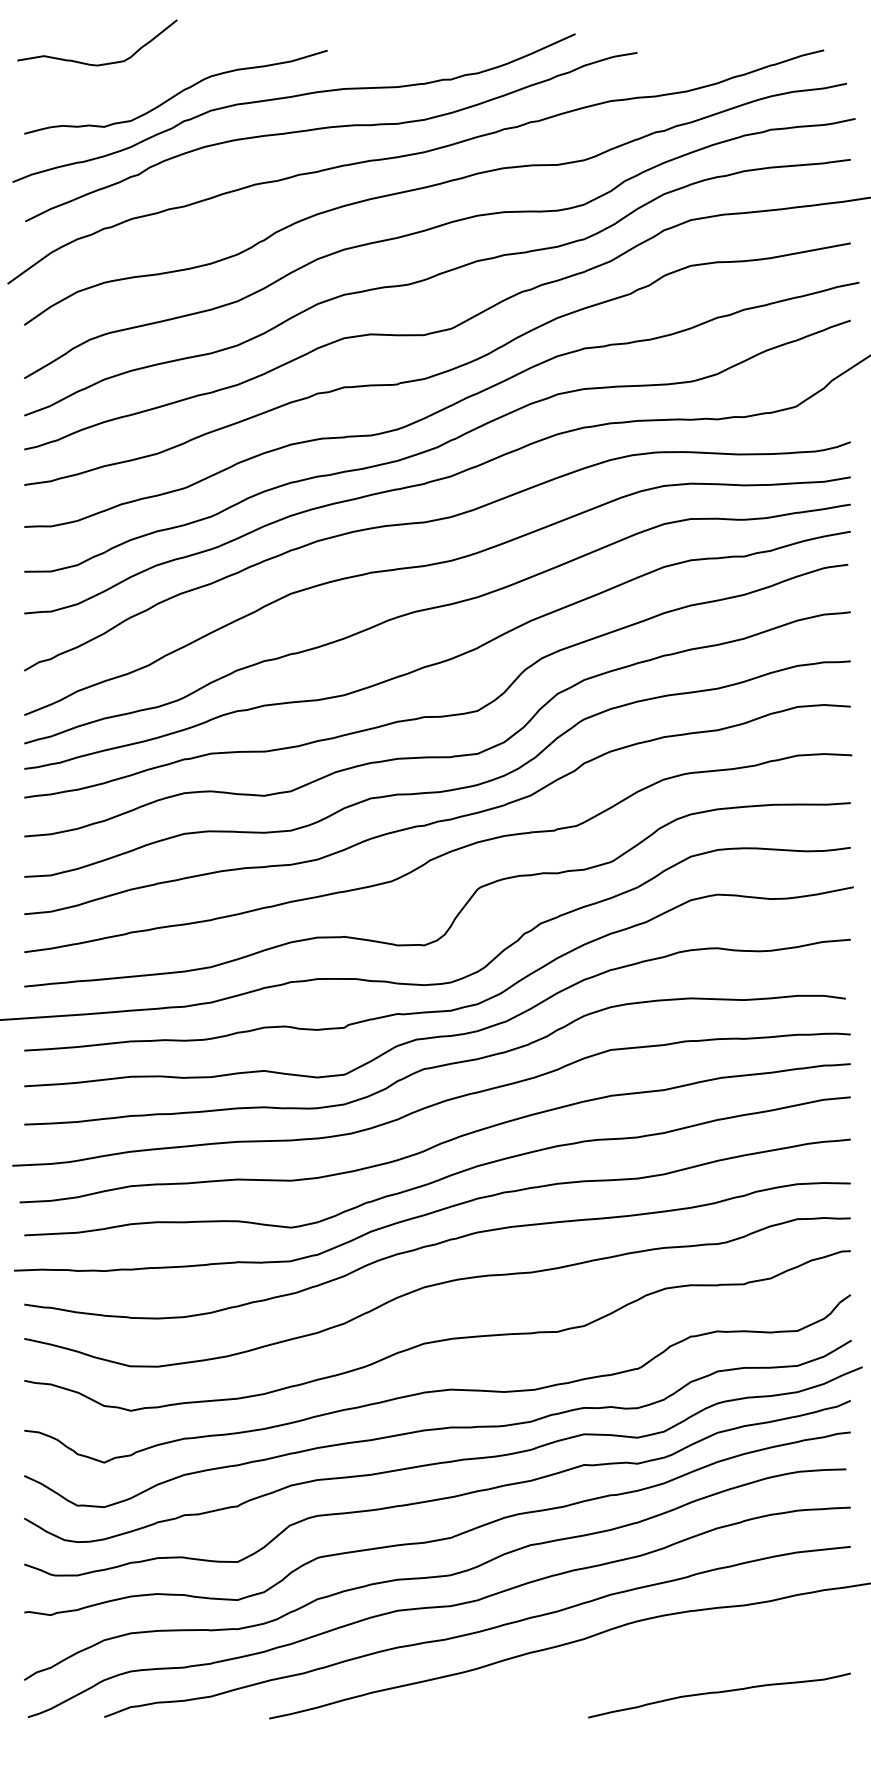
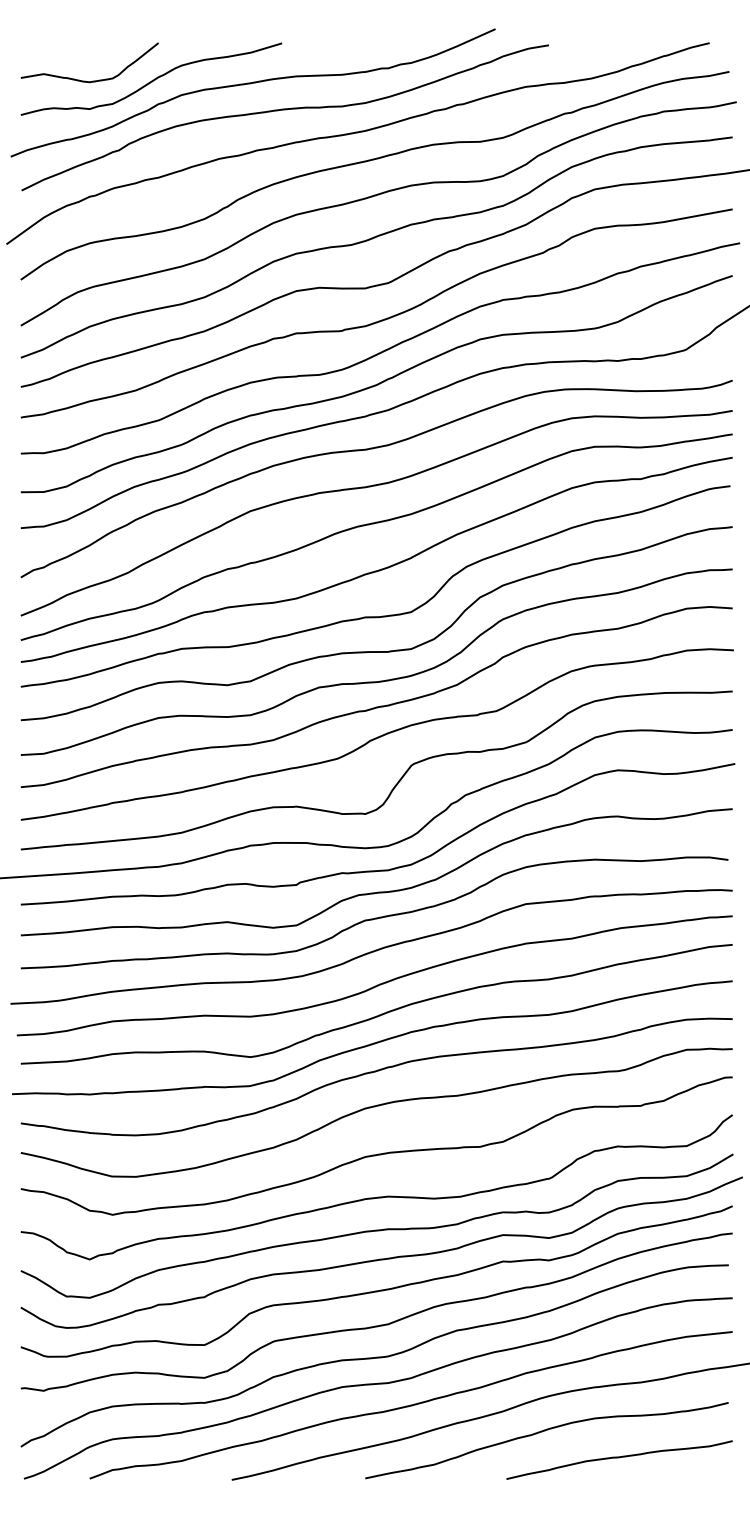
curve: (100, 63) -> (92, 80), moved
curve: (629, 1663) -> (542, 1432), added

